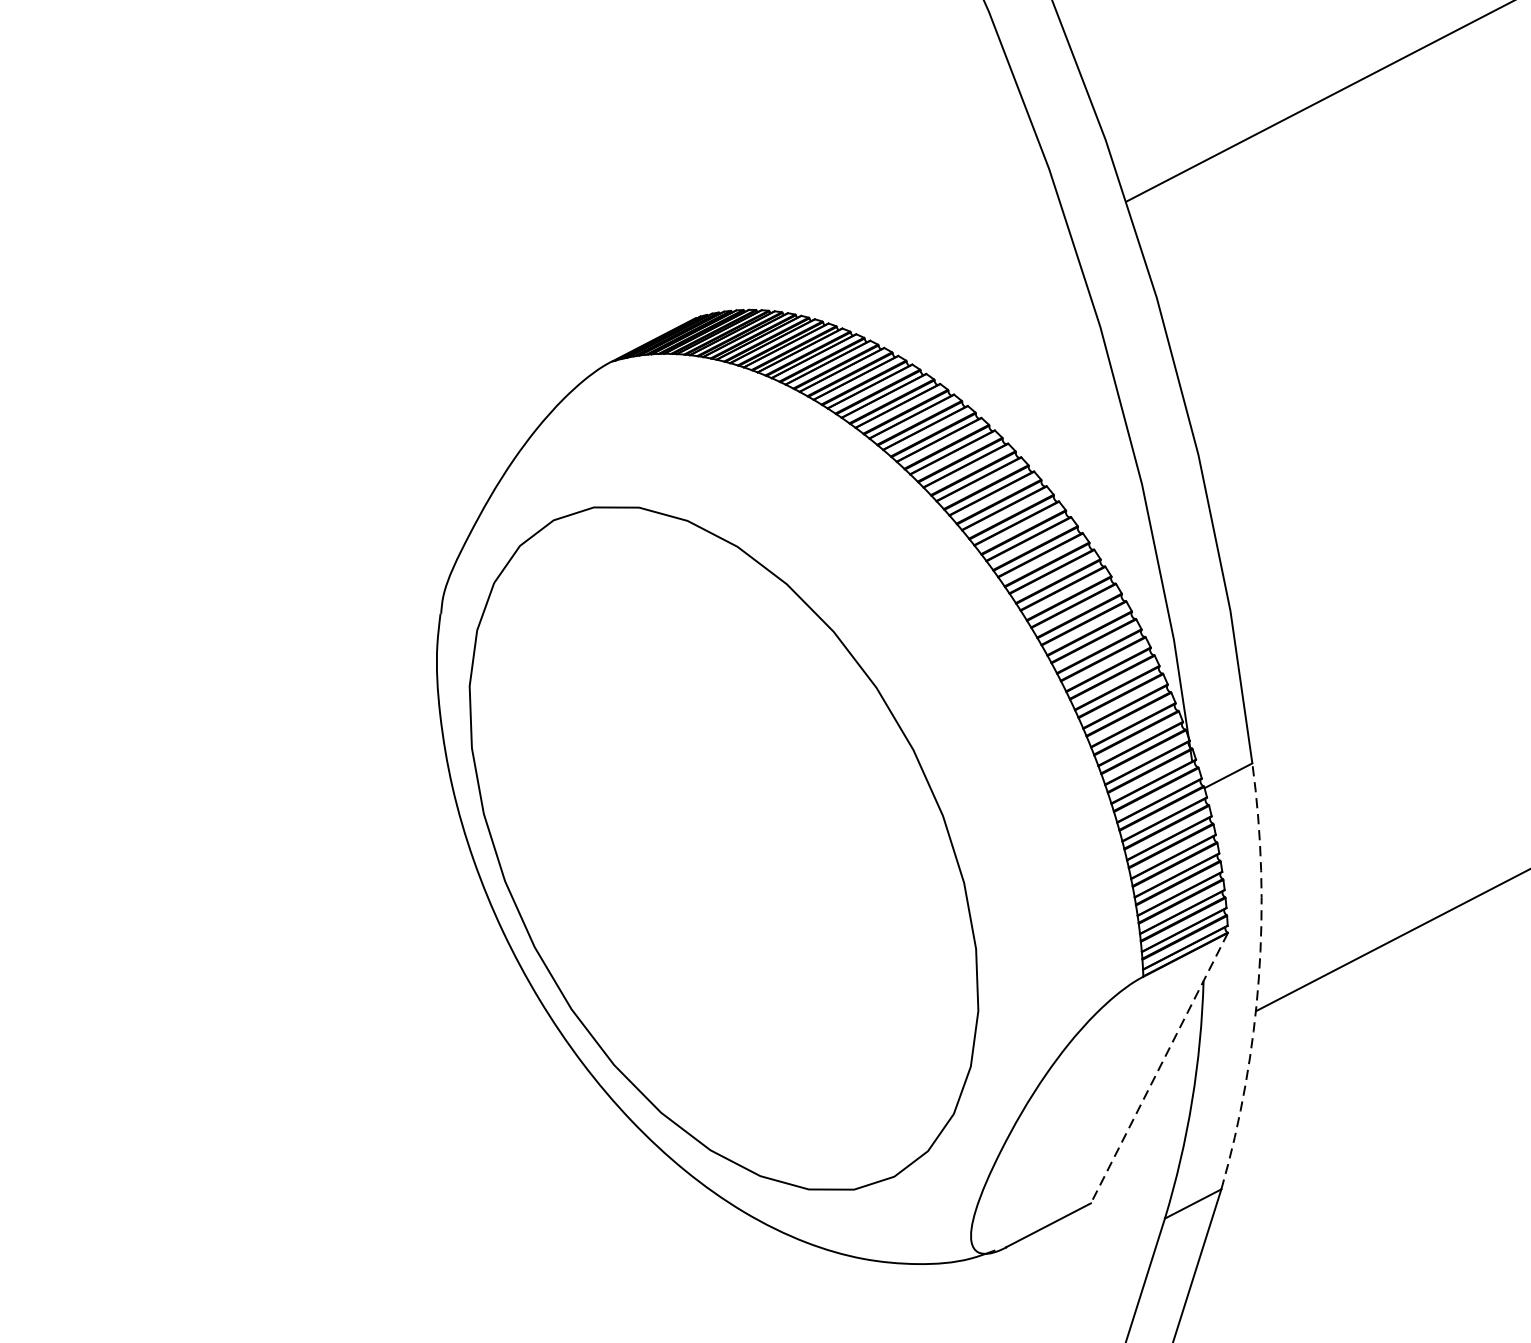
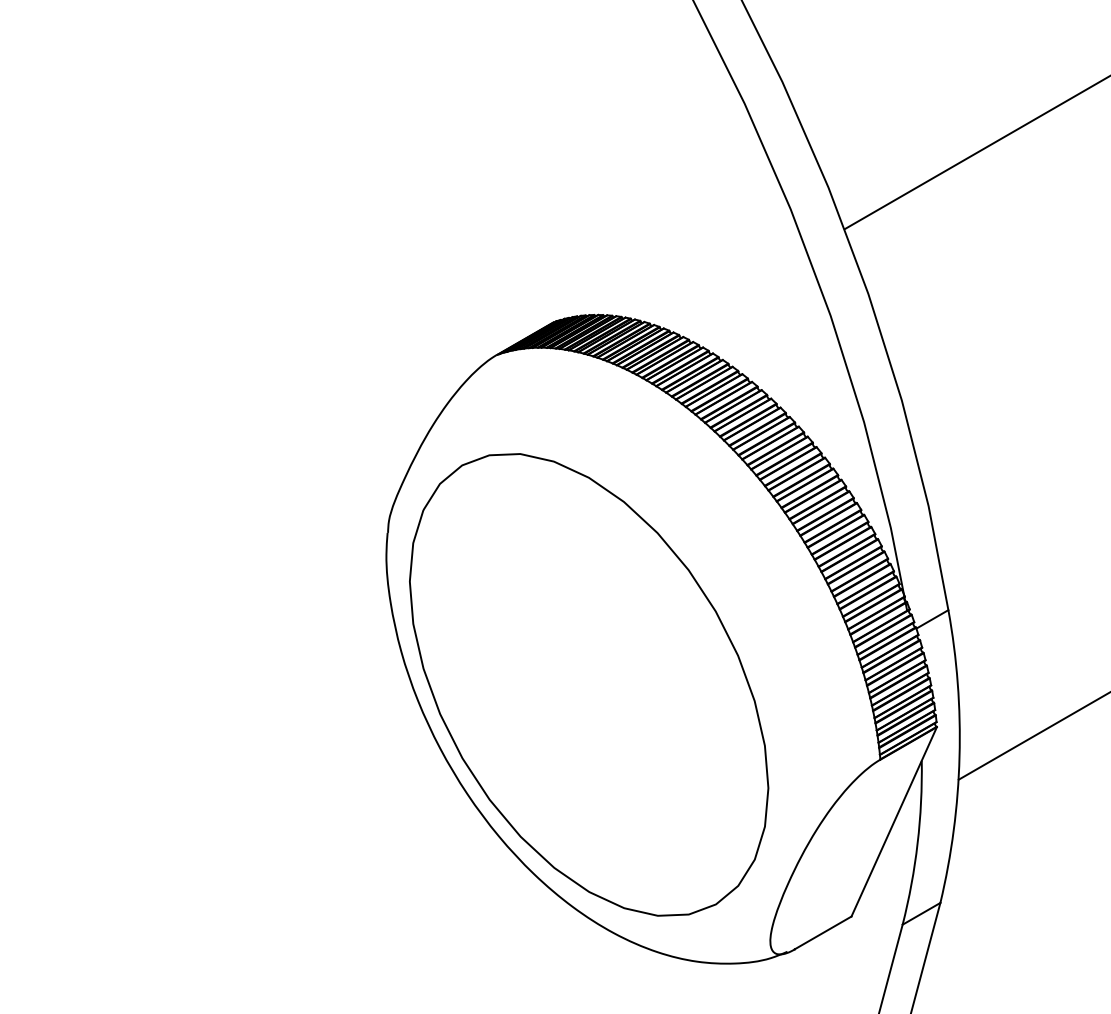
arc: (1258, 977) -> (959, 756), dashed -> solid
line: (1159, 1067) -> (894, 821), dashed -> solid

